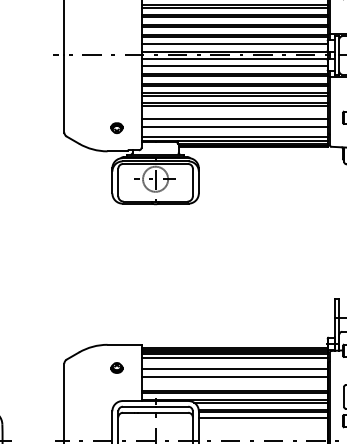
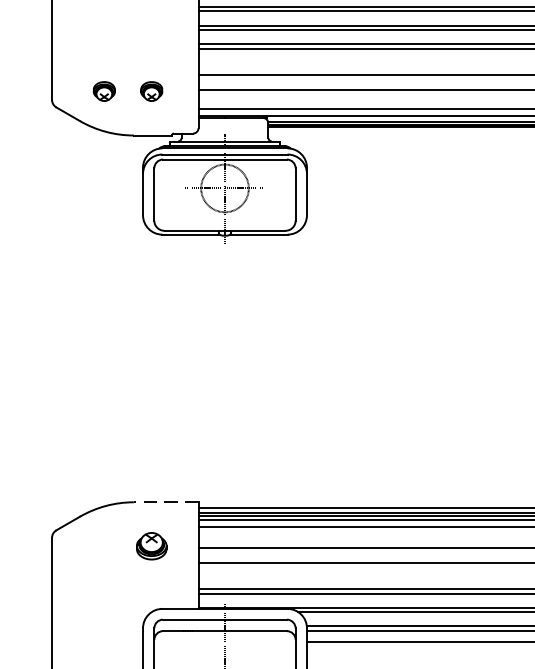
part: (91, 127) -> (103, 90), added
line: (124, 344) -> (166, 501), solid -> dashed
part: (116, 367) -> (150, 545), size x1.4

